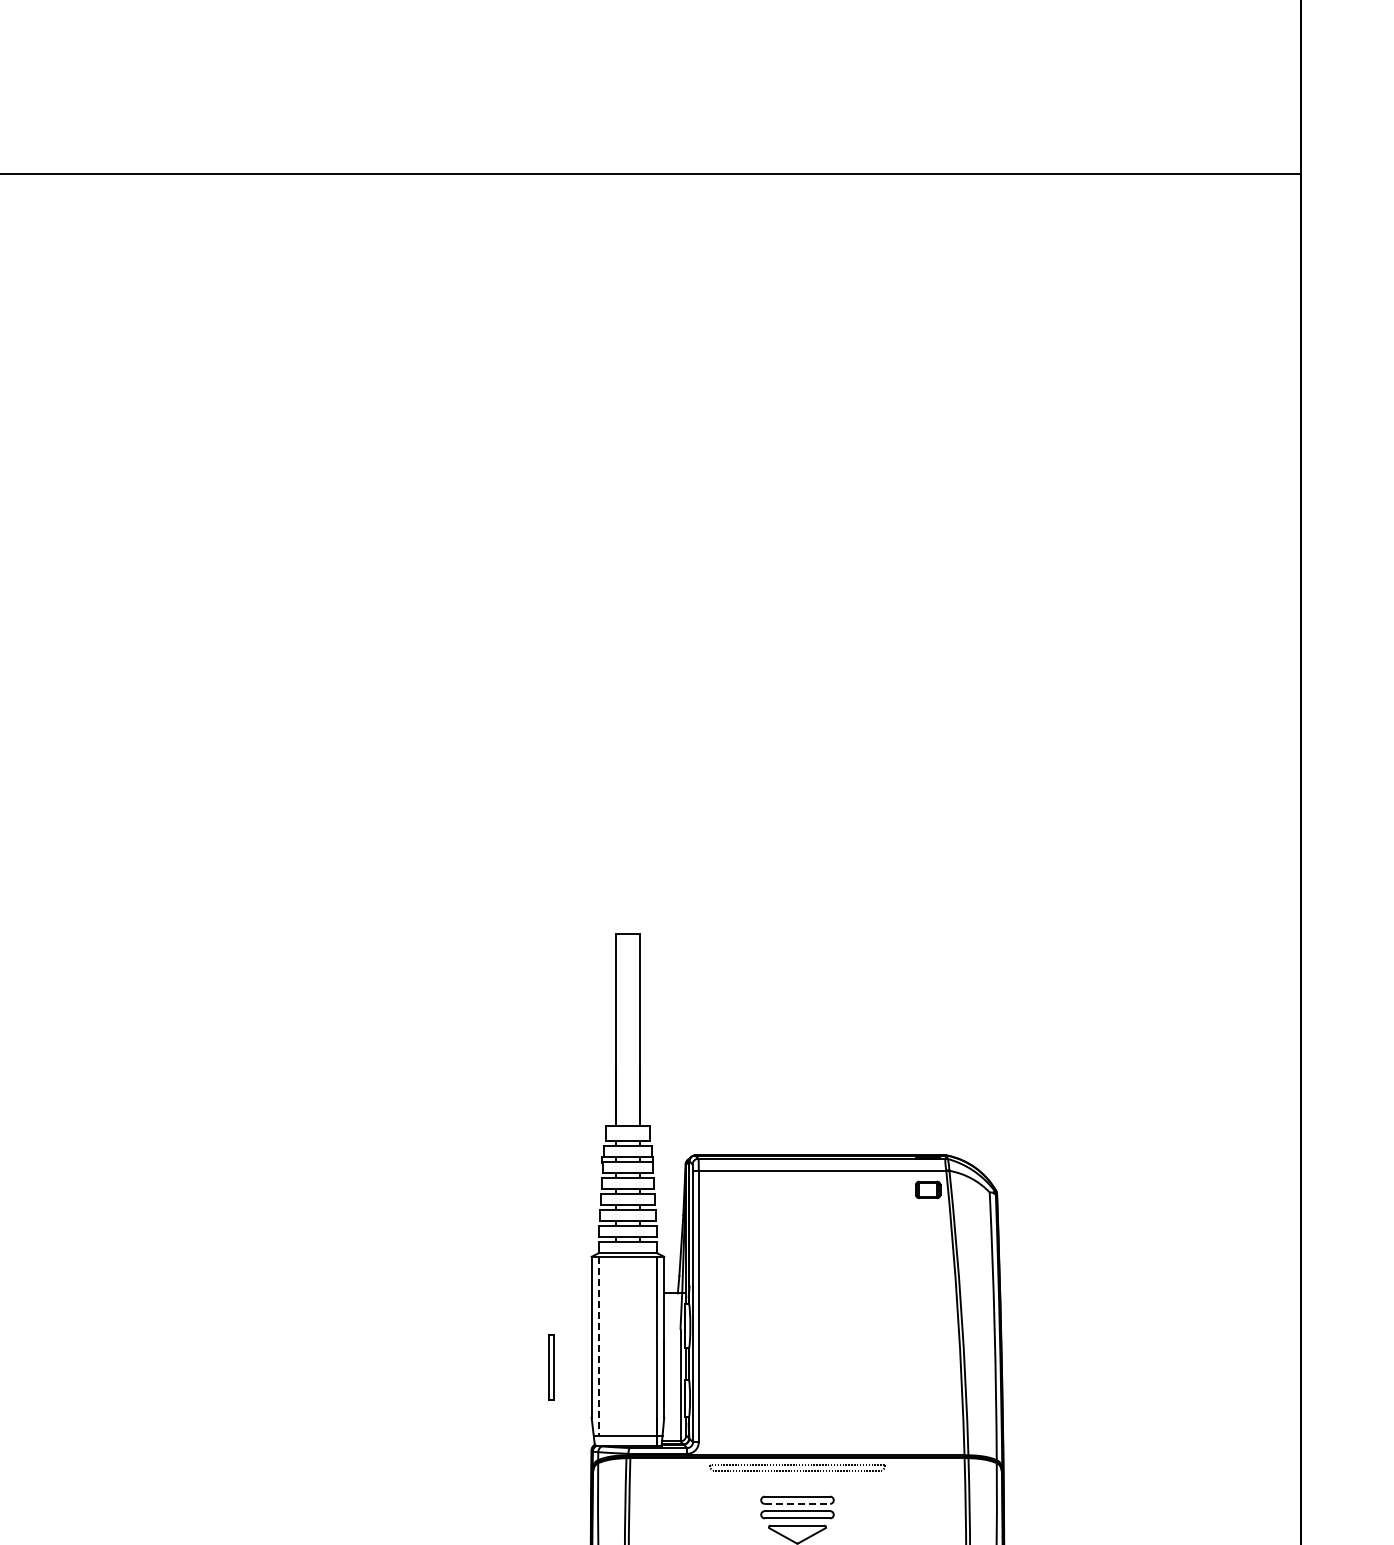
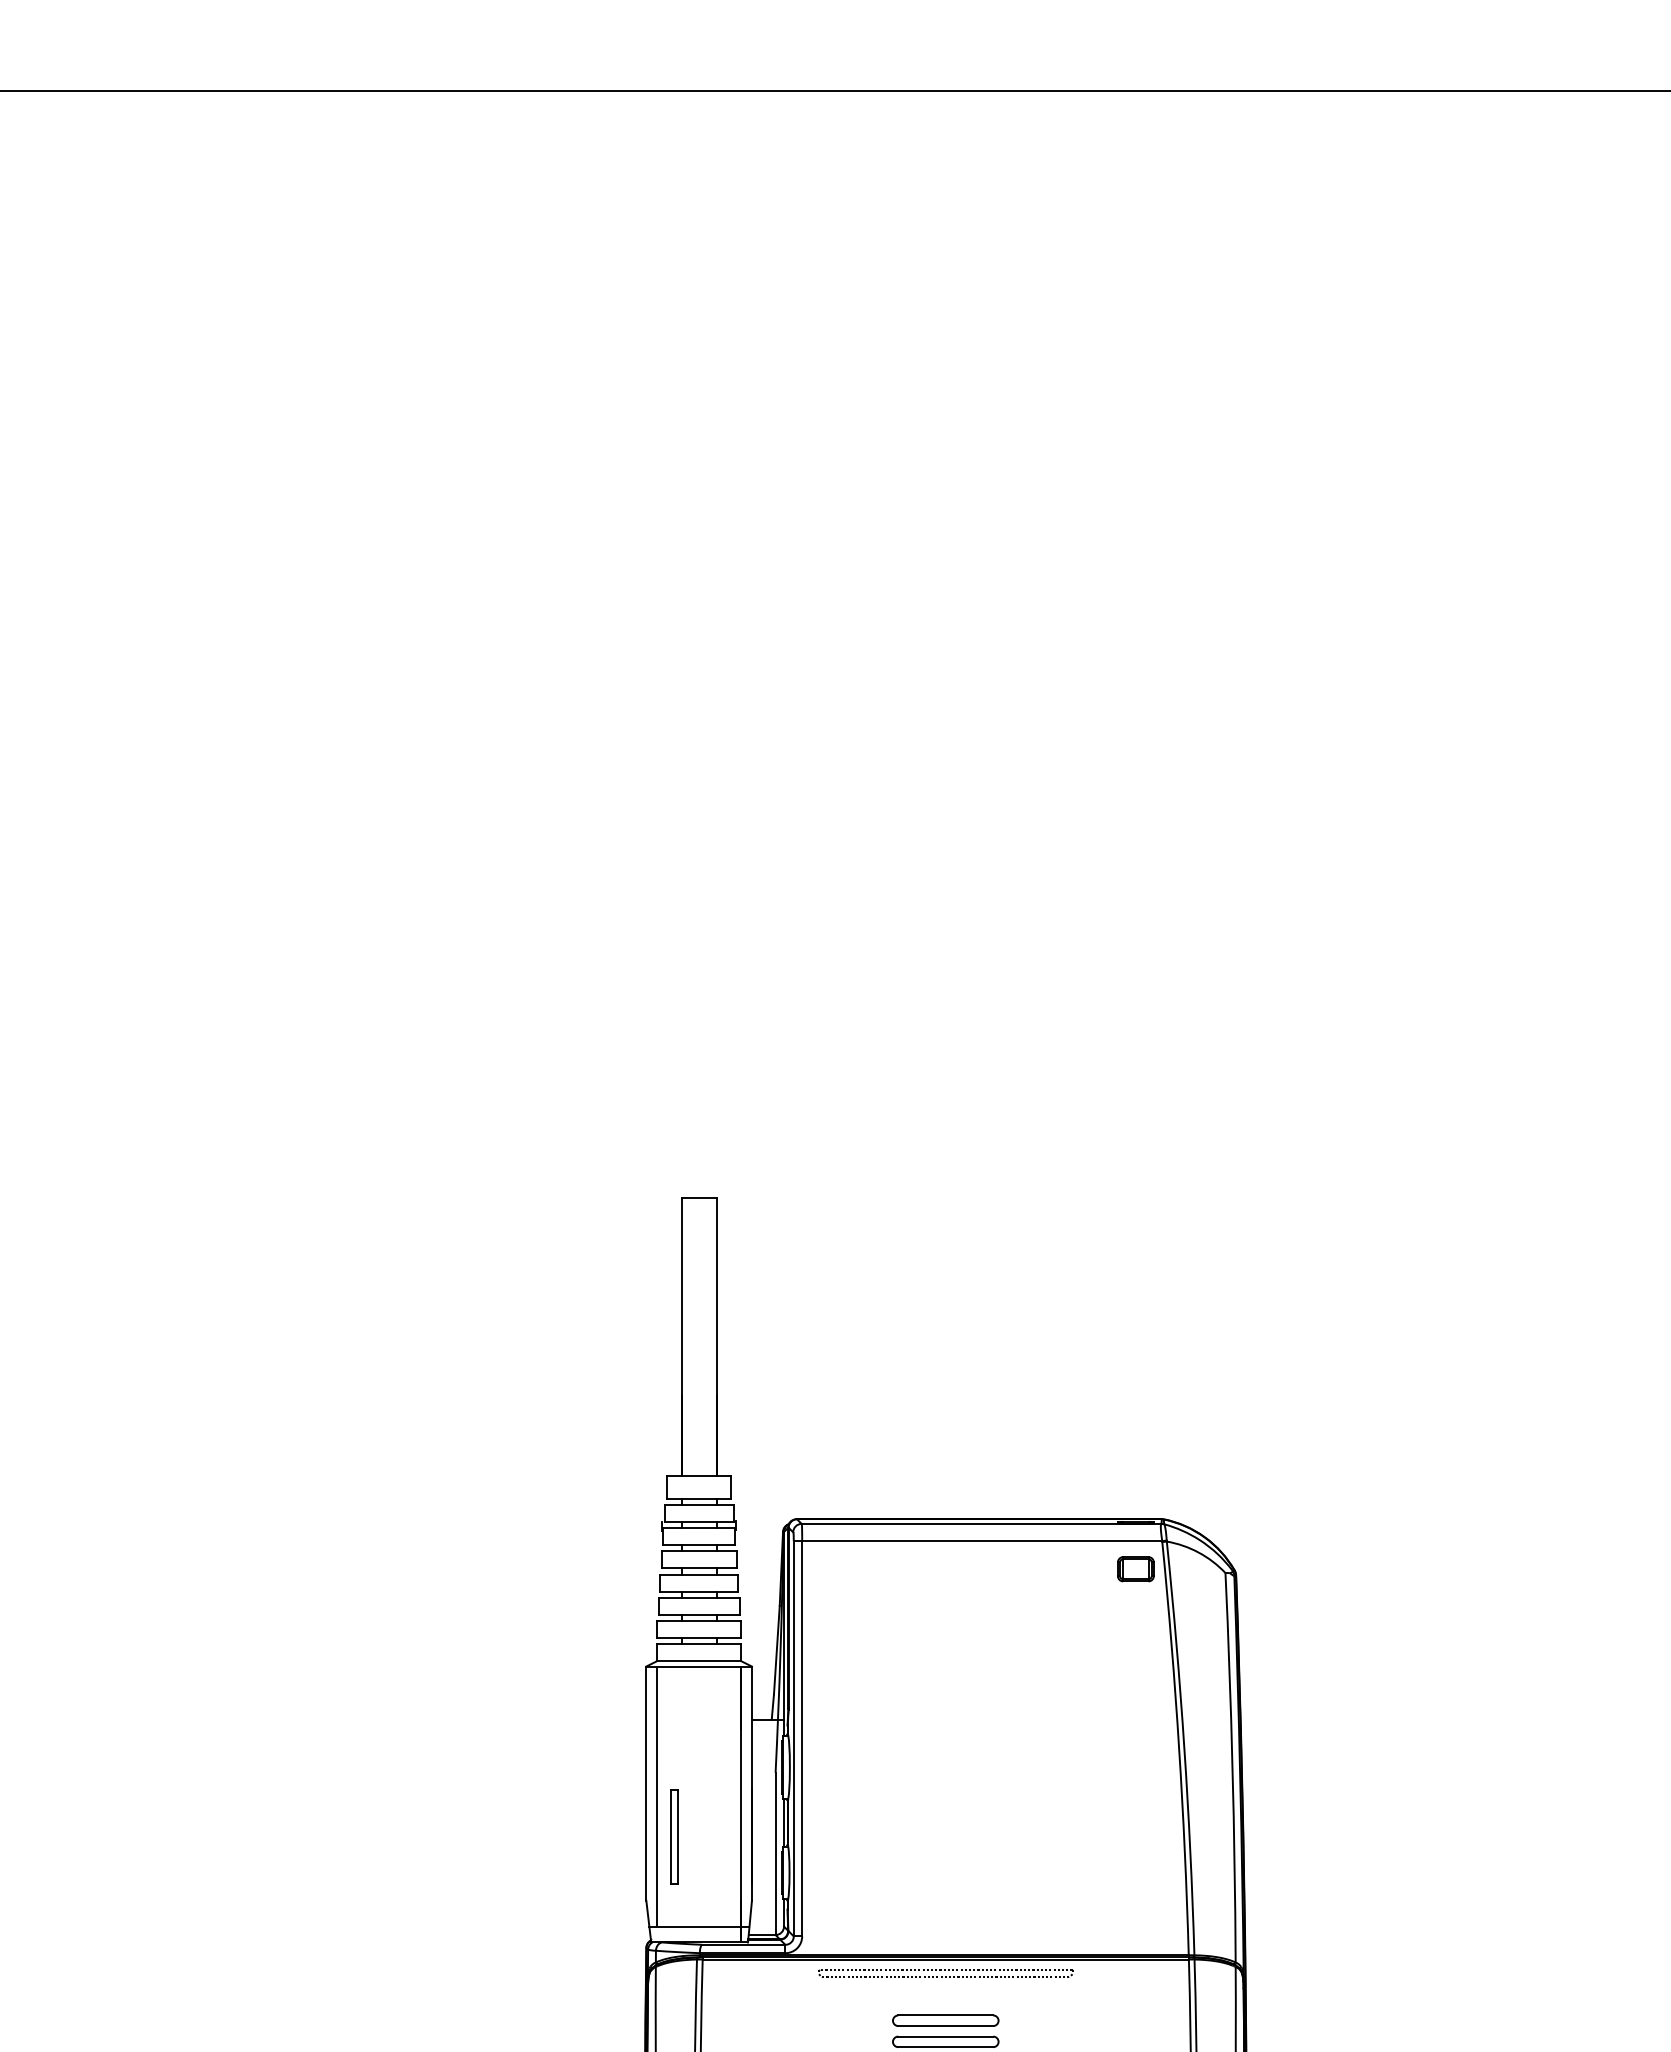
line: (598, 1346) -> (656, 1797), dashed -> solid
part: (551, 1367) -> (673, 1836), moved
line: (797, 1503) -> (945, 2025), dashed -> solid

